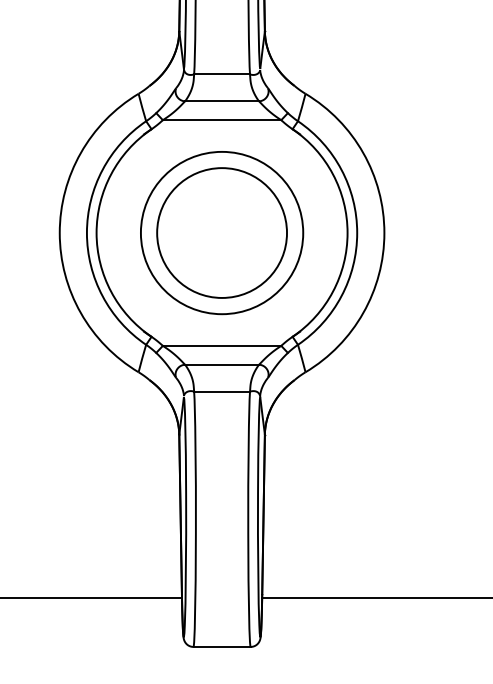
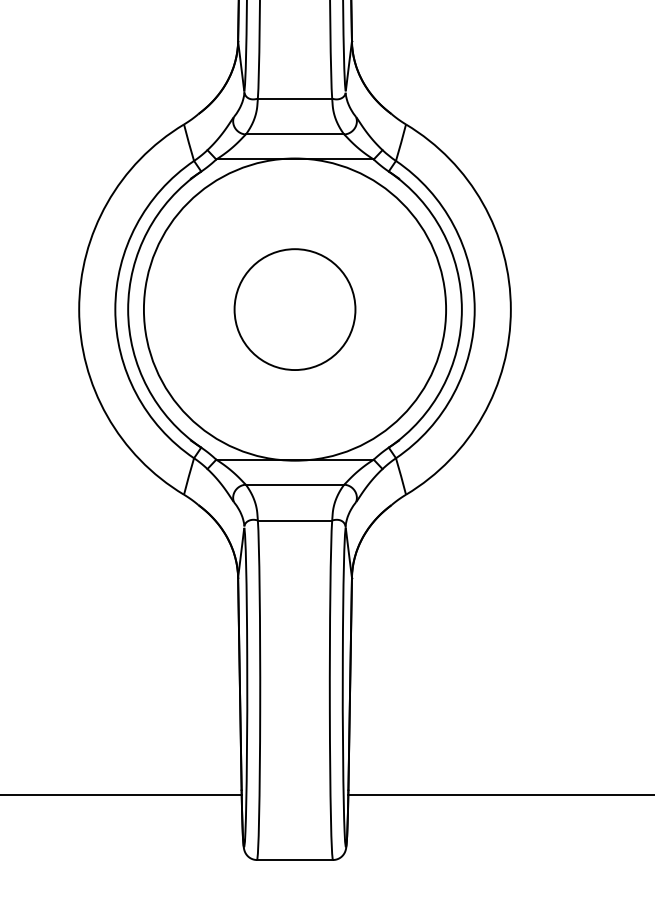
circle: (221, 232) -> (294, 309), size x0.7
circle: (221, 232) -> (294, 309), size x1.4

